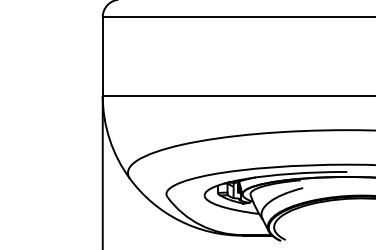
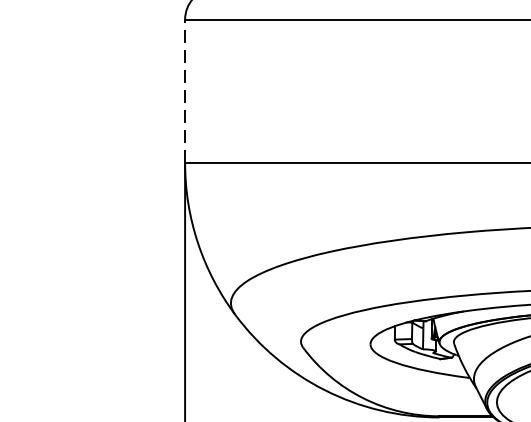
line: (102, 56) -> (184, 91), solid -> dashed

